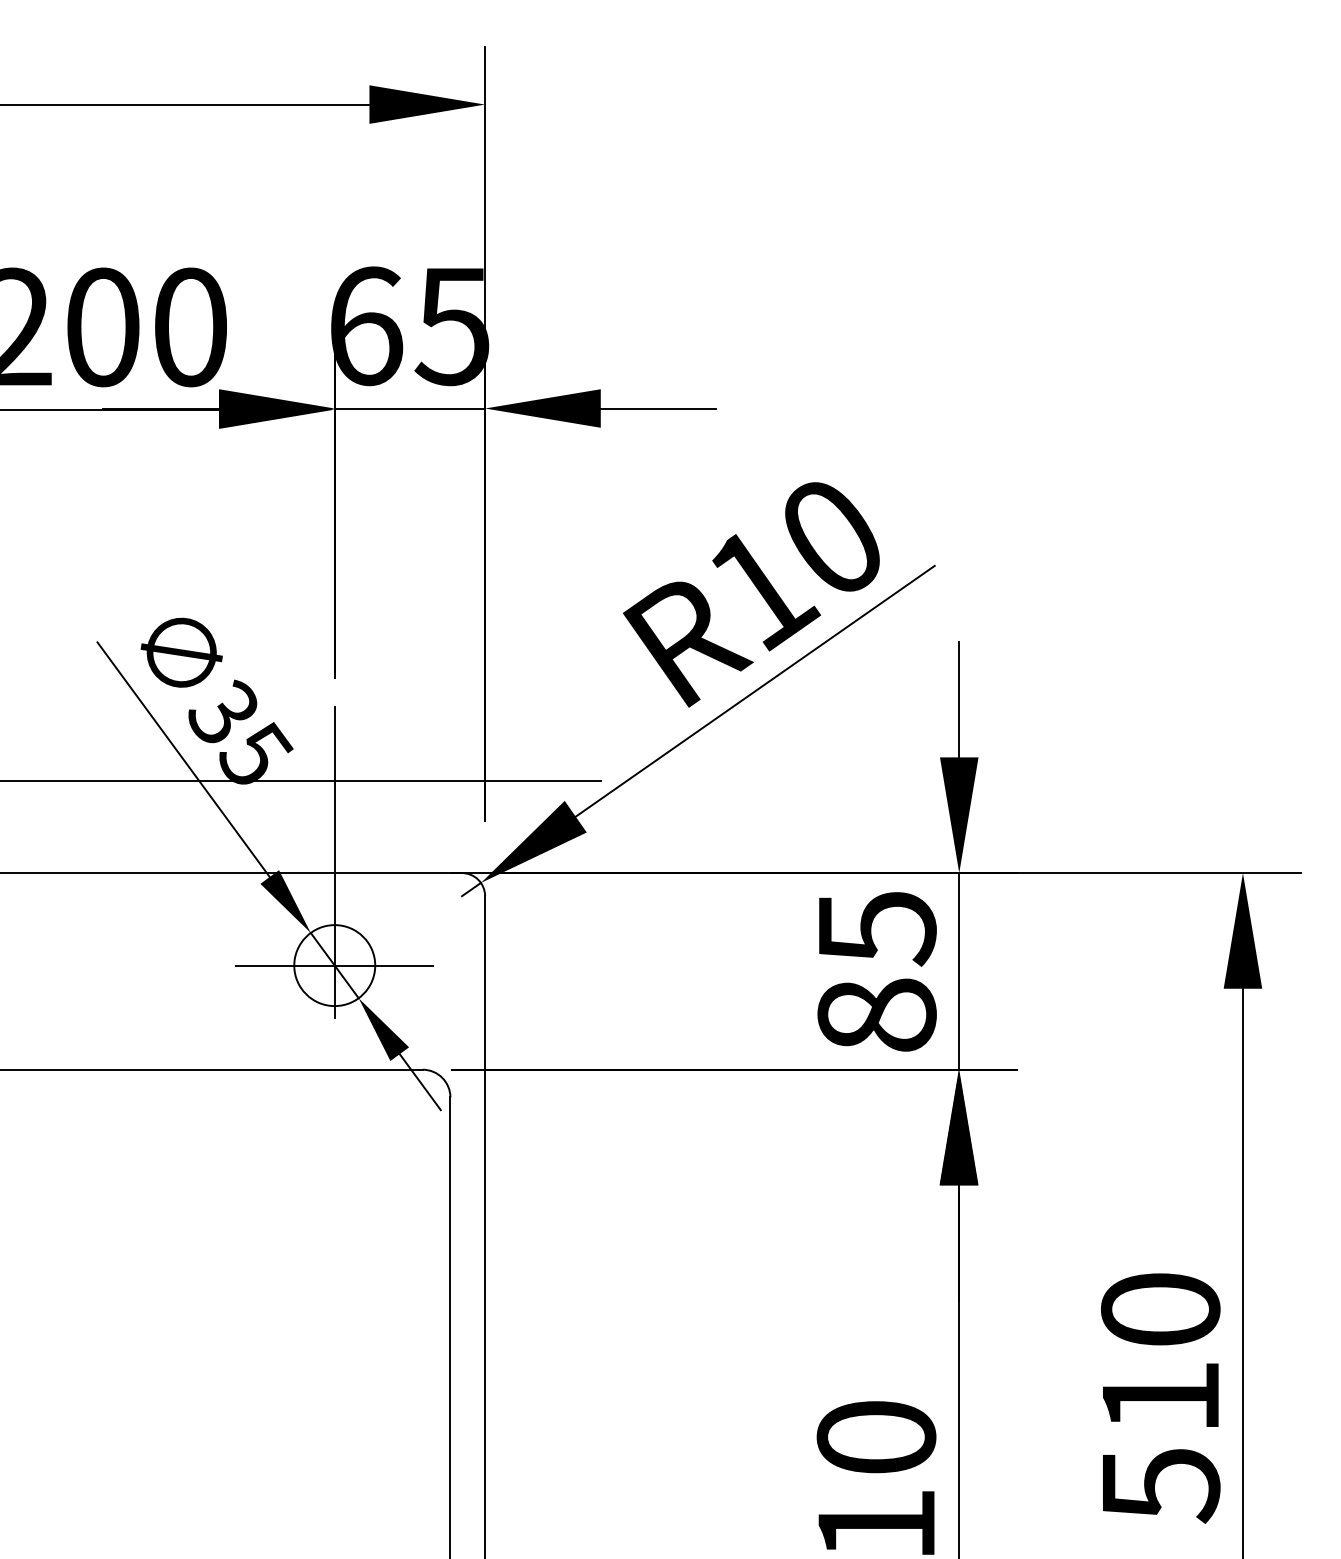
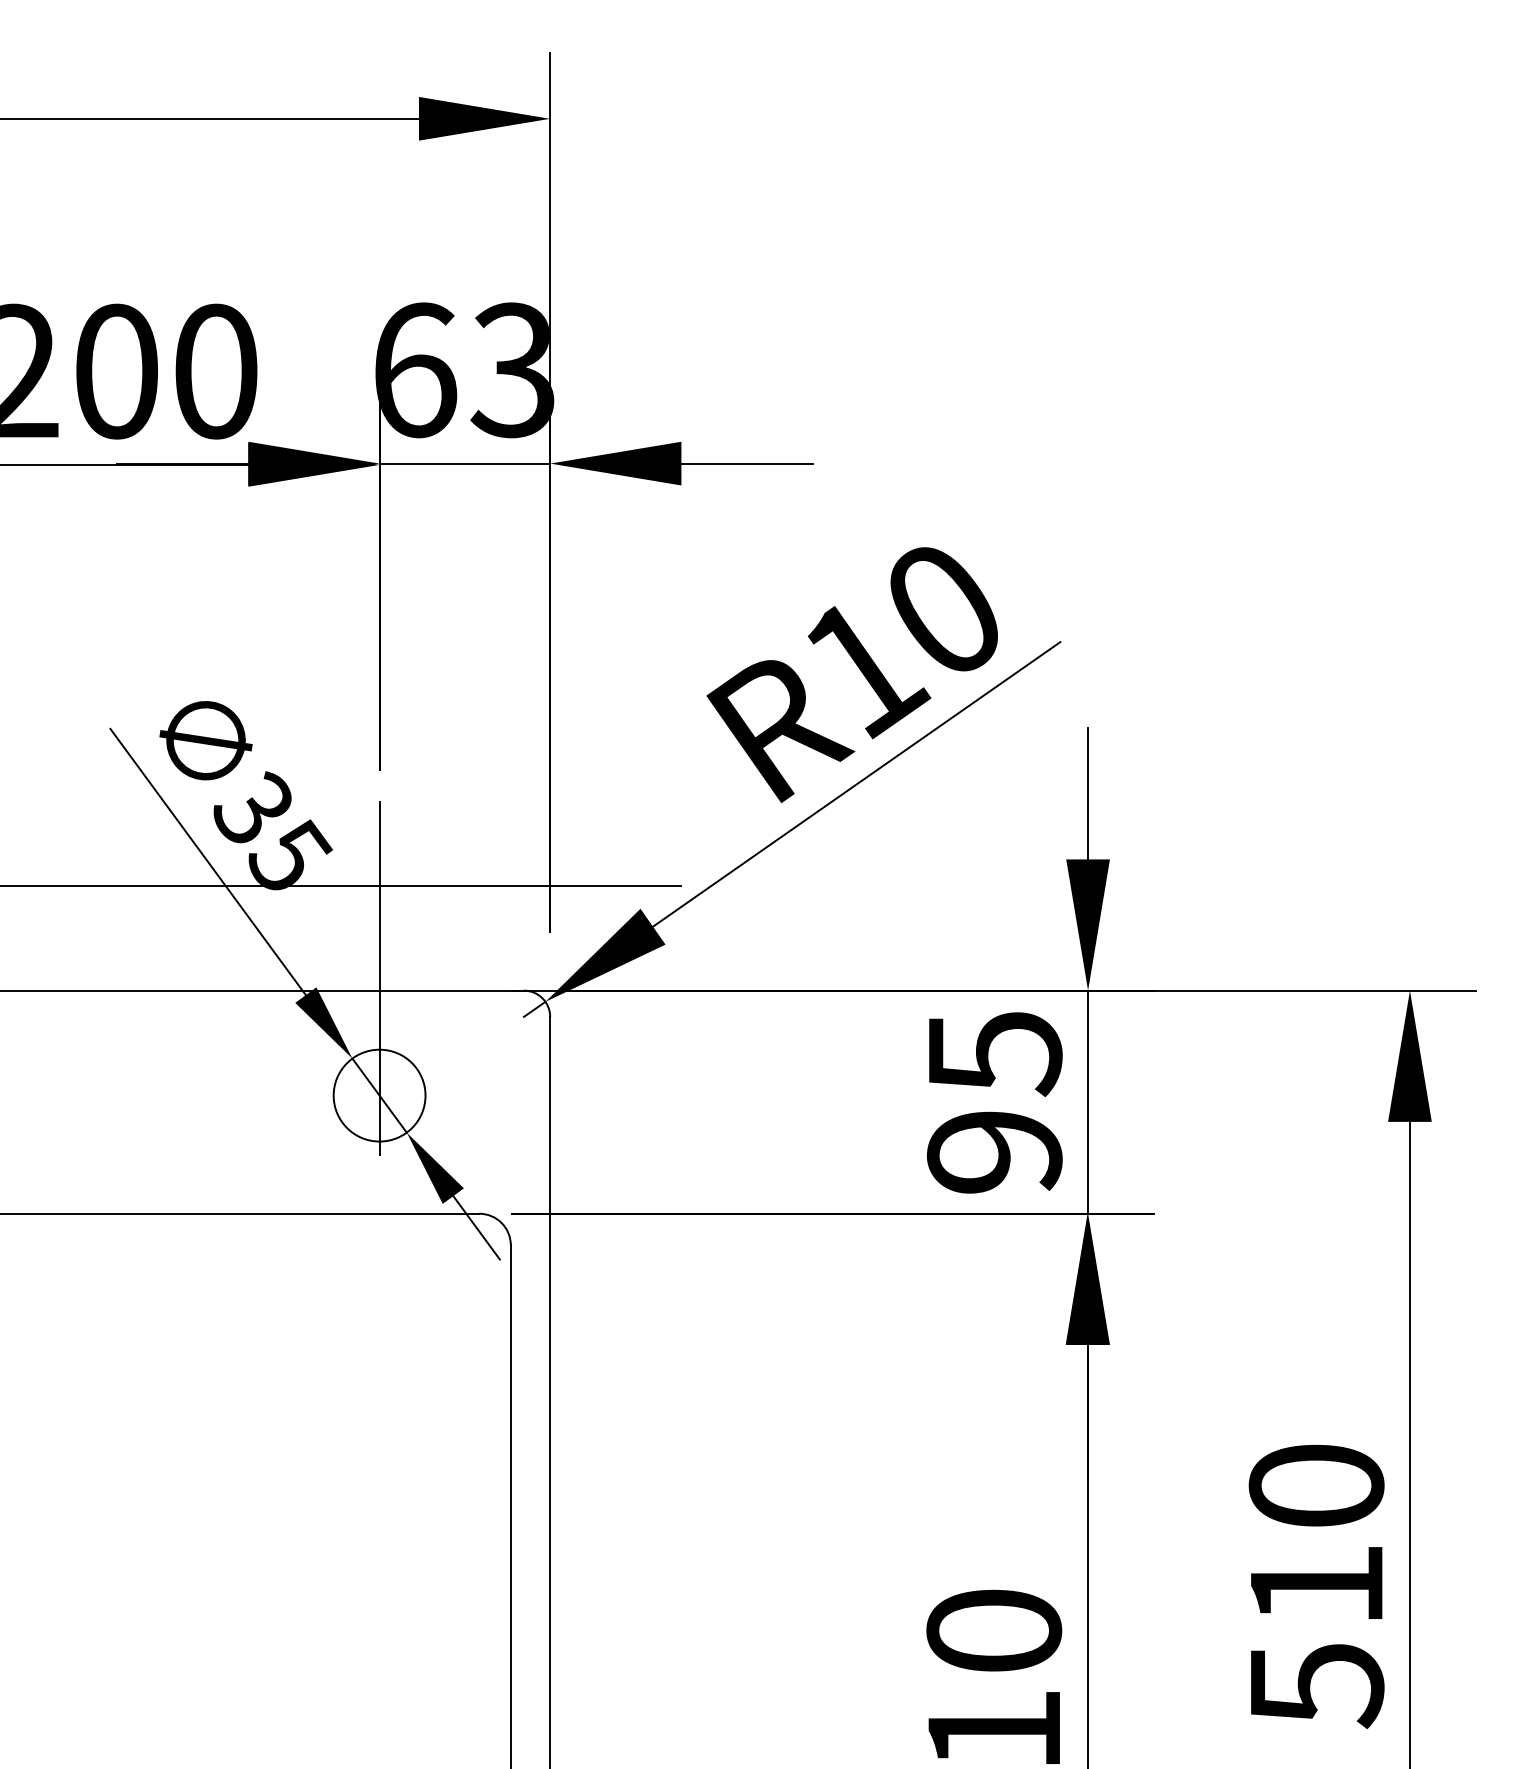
text: (451, 325) -> (512, 369), 65 -> 63
line: (334, 965) -> (379, 1095), removed
text: (876, 1014) -> (994, 1151), 85 -> 95

